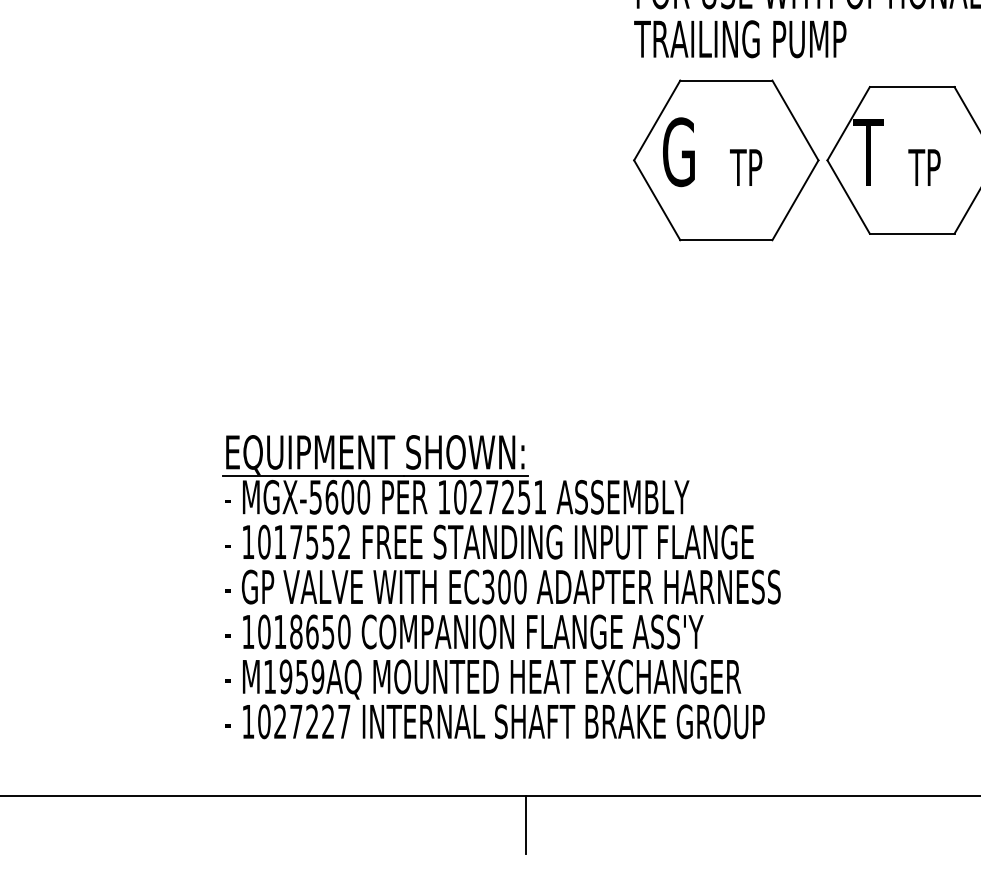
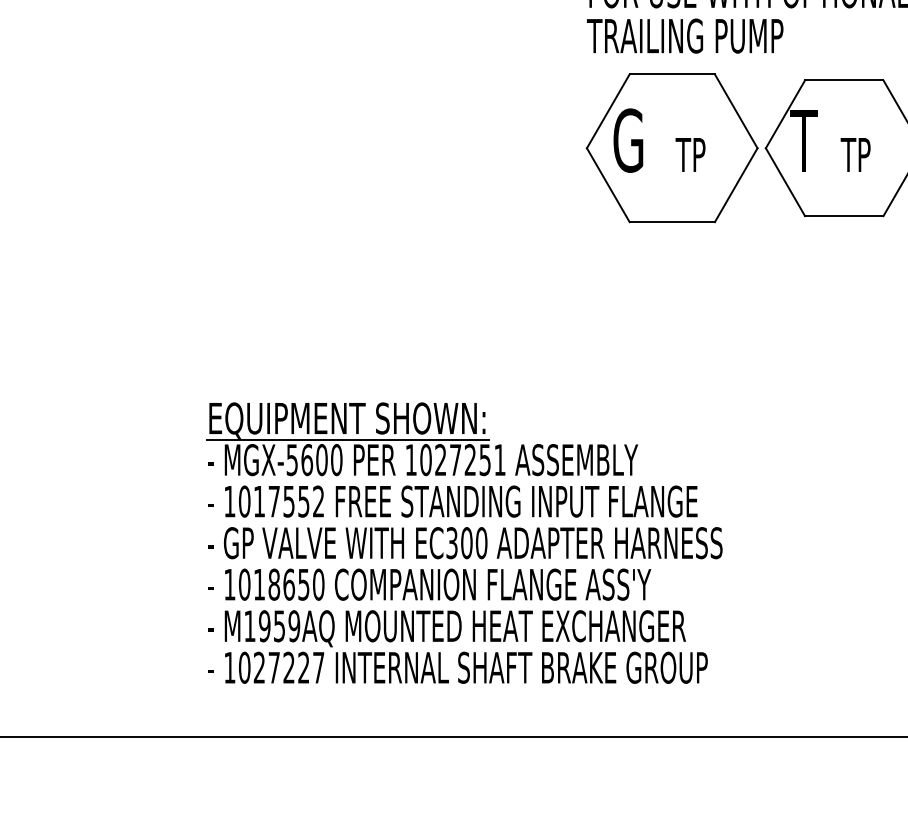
line: (526, 825) -> (487, 763), removed

